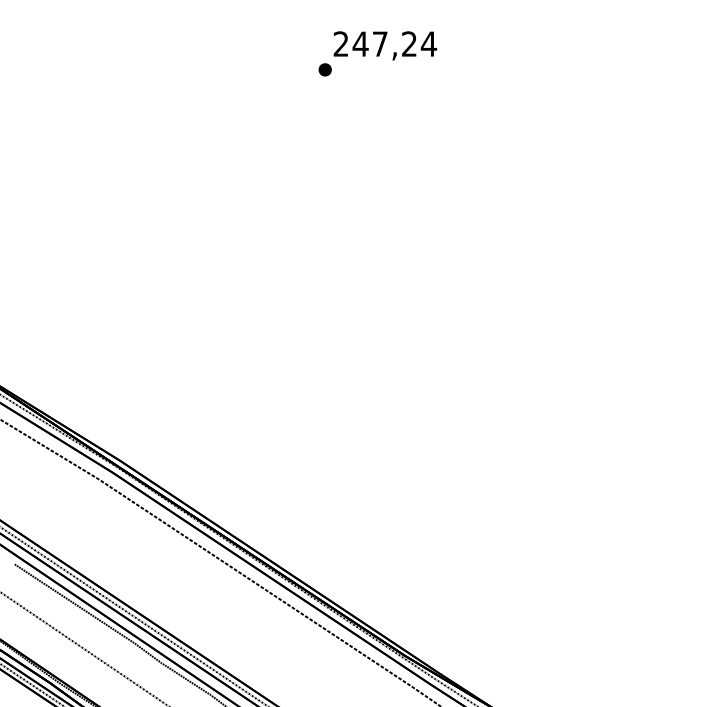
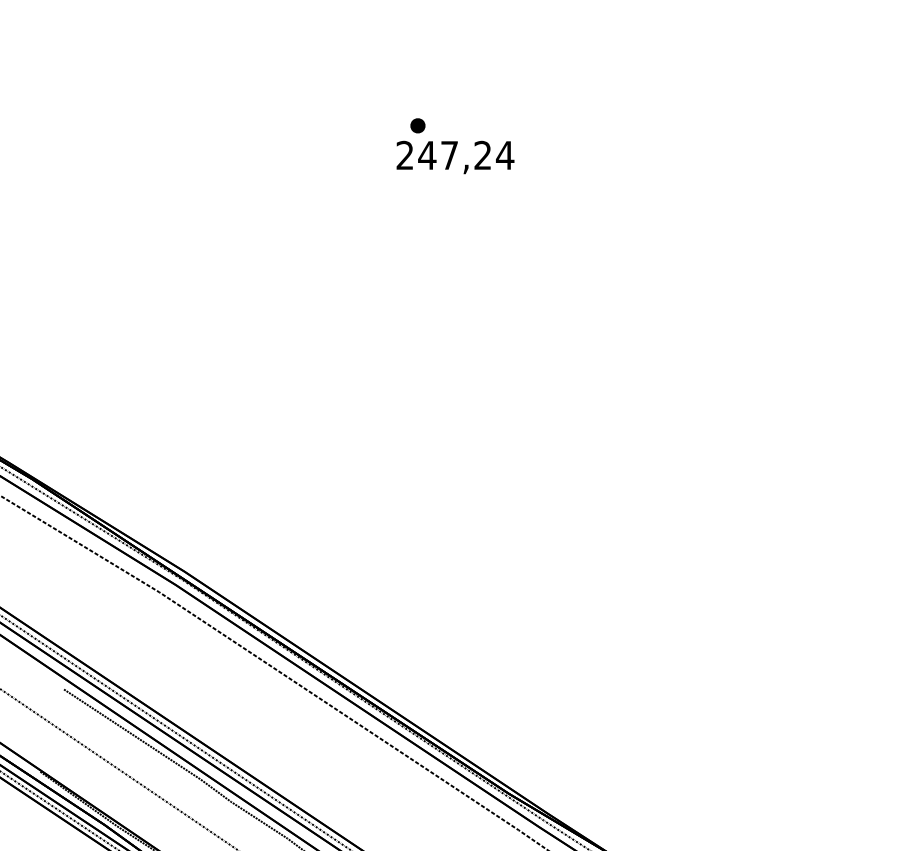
text: (385, 45) -> (455, 157), moved

